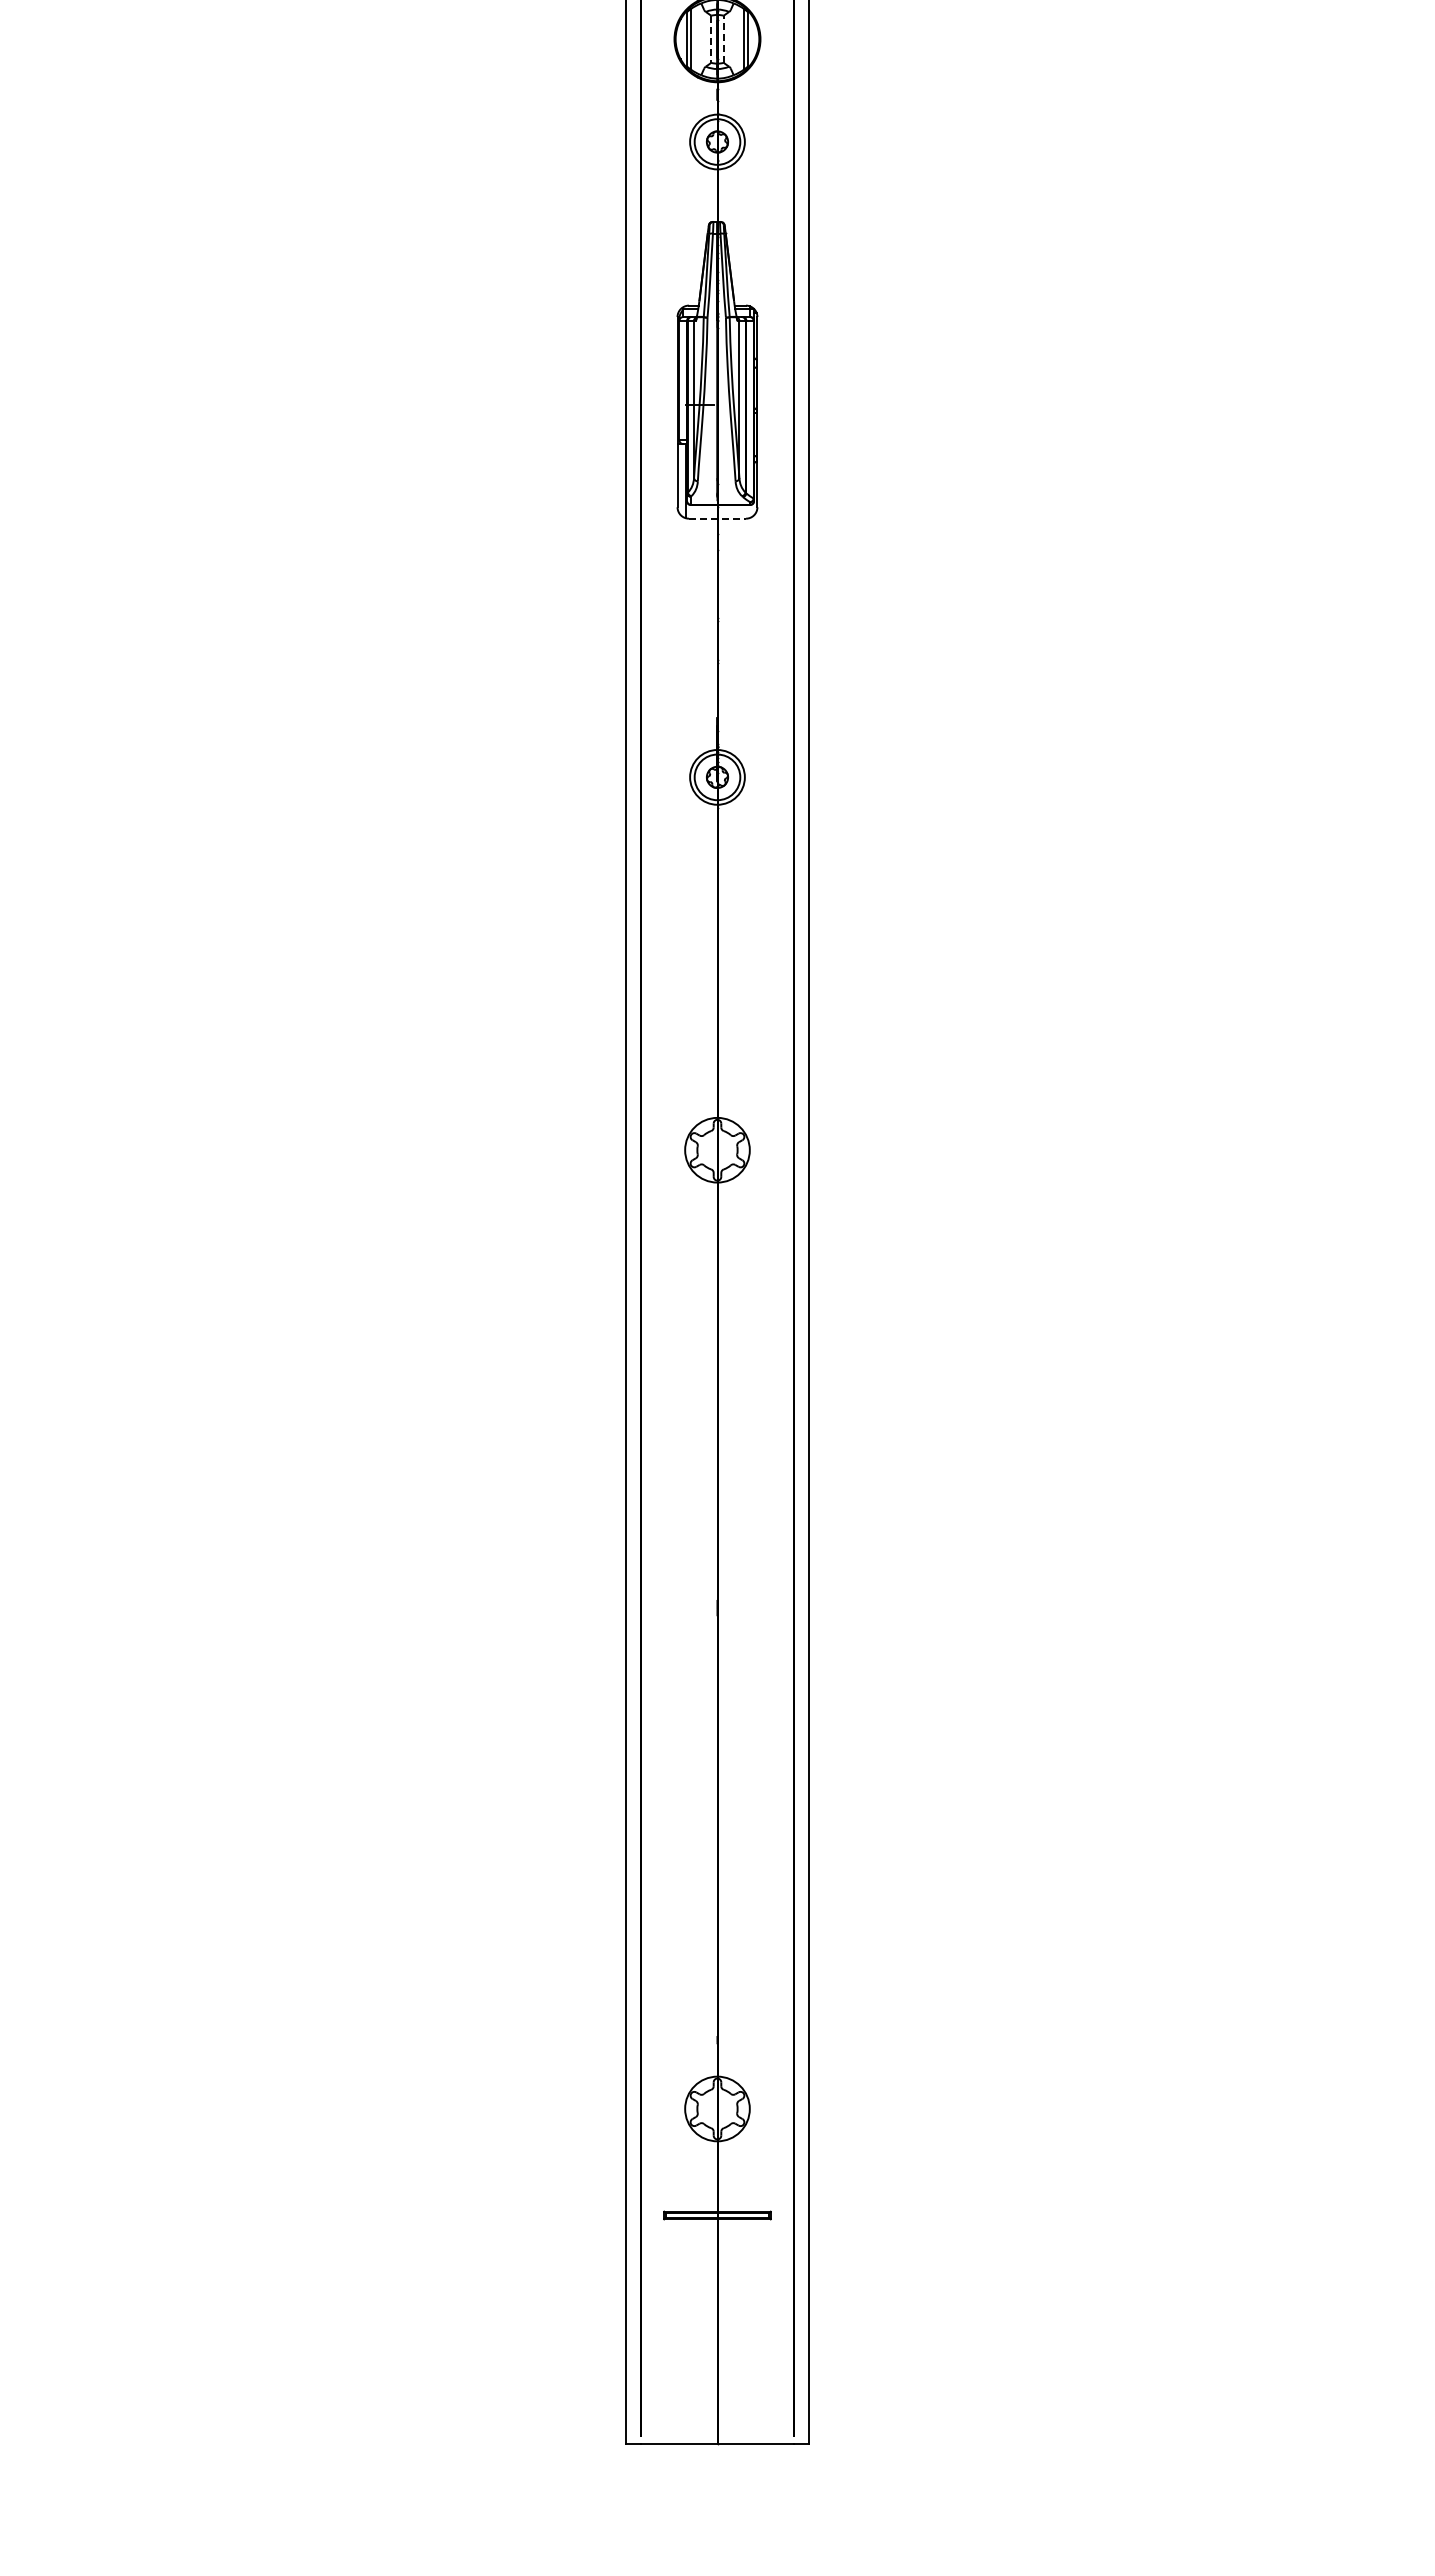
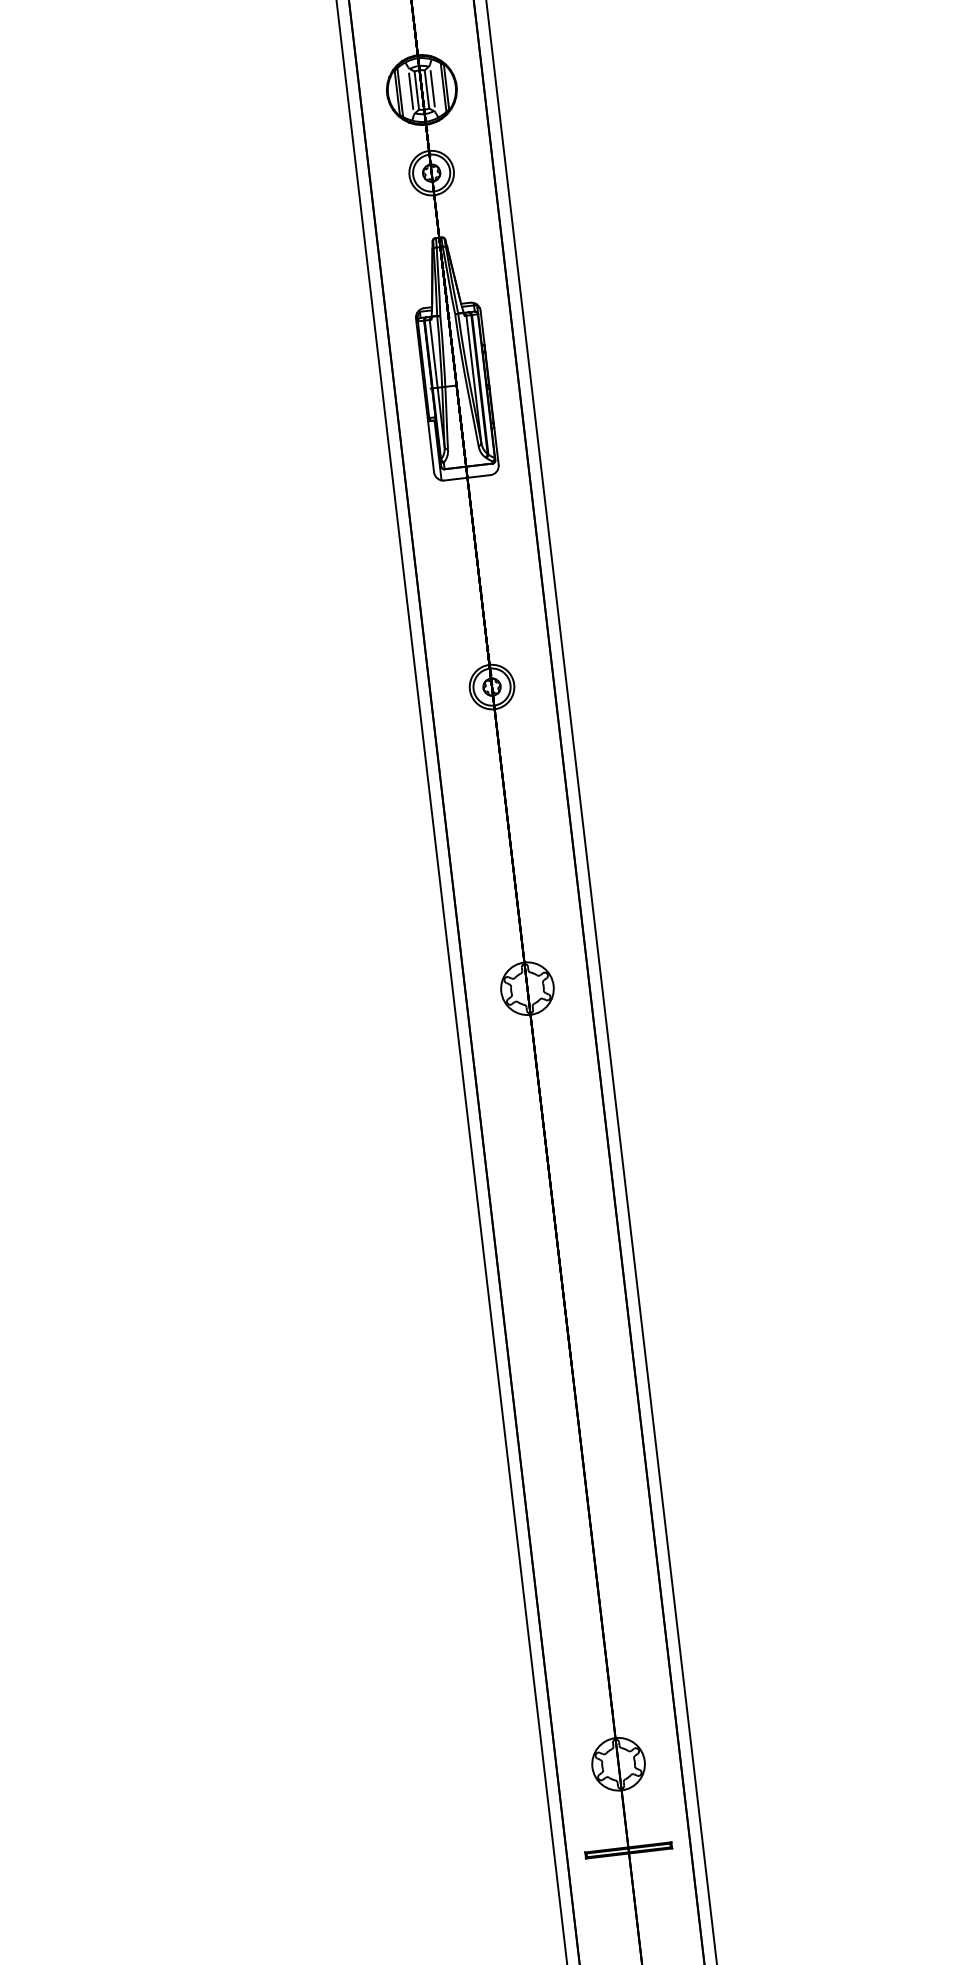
line: (704, 39) -> (411, 91), added
line: (711, 39) -> (417, 90), dashed -> solid
line: (723, 39) -> (426, 89), dashed -> solid
line: (730, 39) -> (432, 88), added
line: (717, 518) -> (467, 477), dashed -> solid

